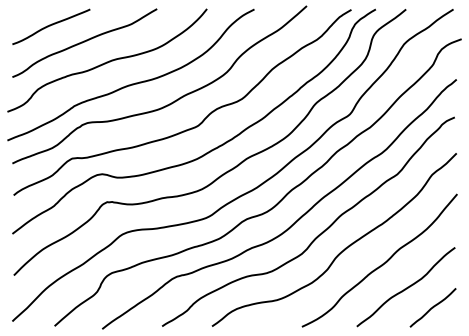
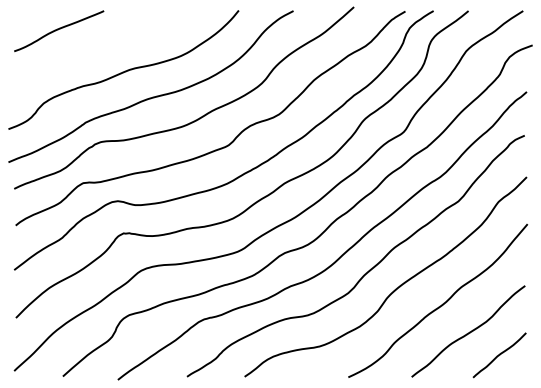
curve: (84, 41) -> (97, 48), removed

